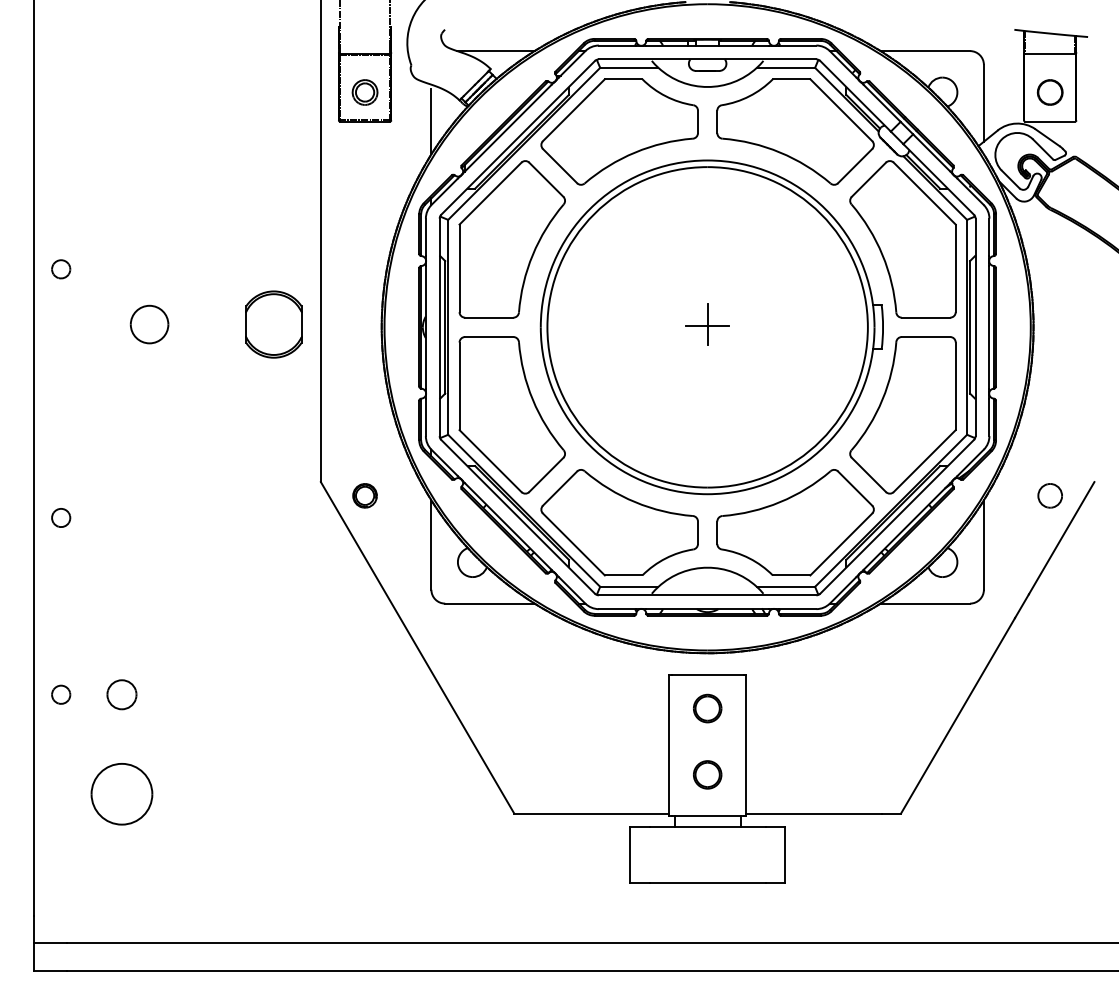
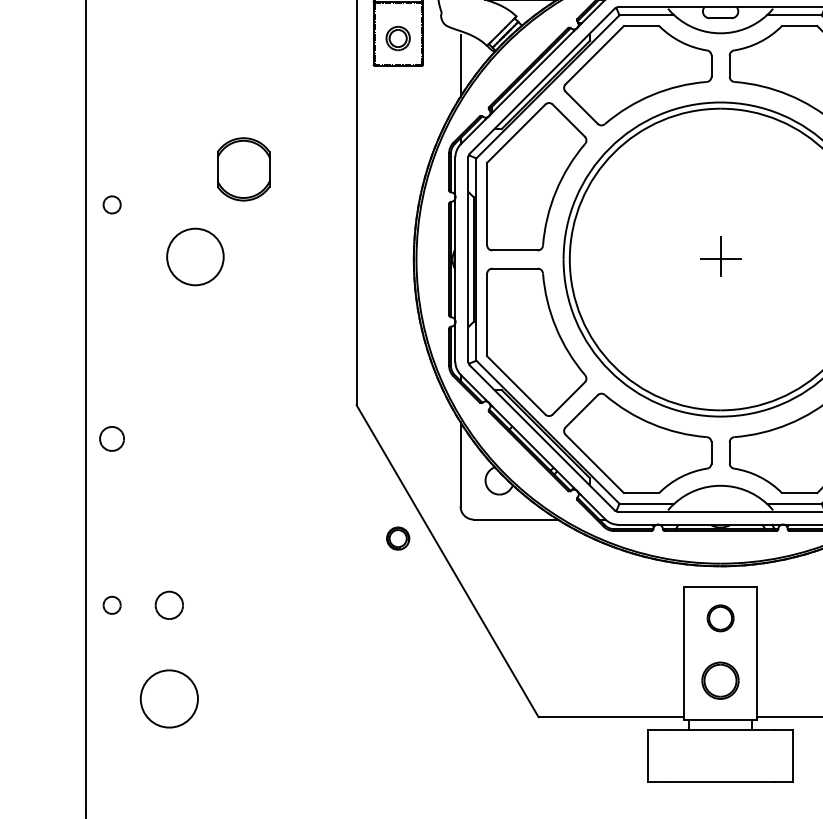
part: (149, 324) -> (195, 256), size x1.6
part: (273, 324) -> (243, 169), moved
part: (364, 495) -> (397, 538), moved
part: (61, 517) -> (112, 438), size x1.4
part: (707, 774) -> (720, 680), size x1.4

